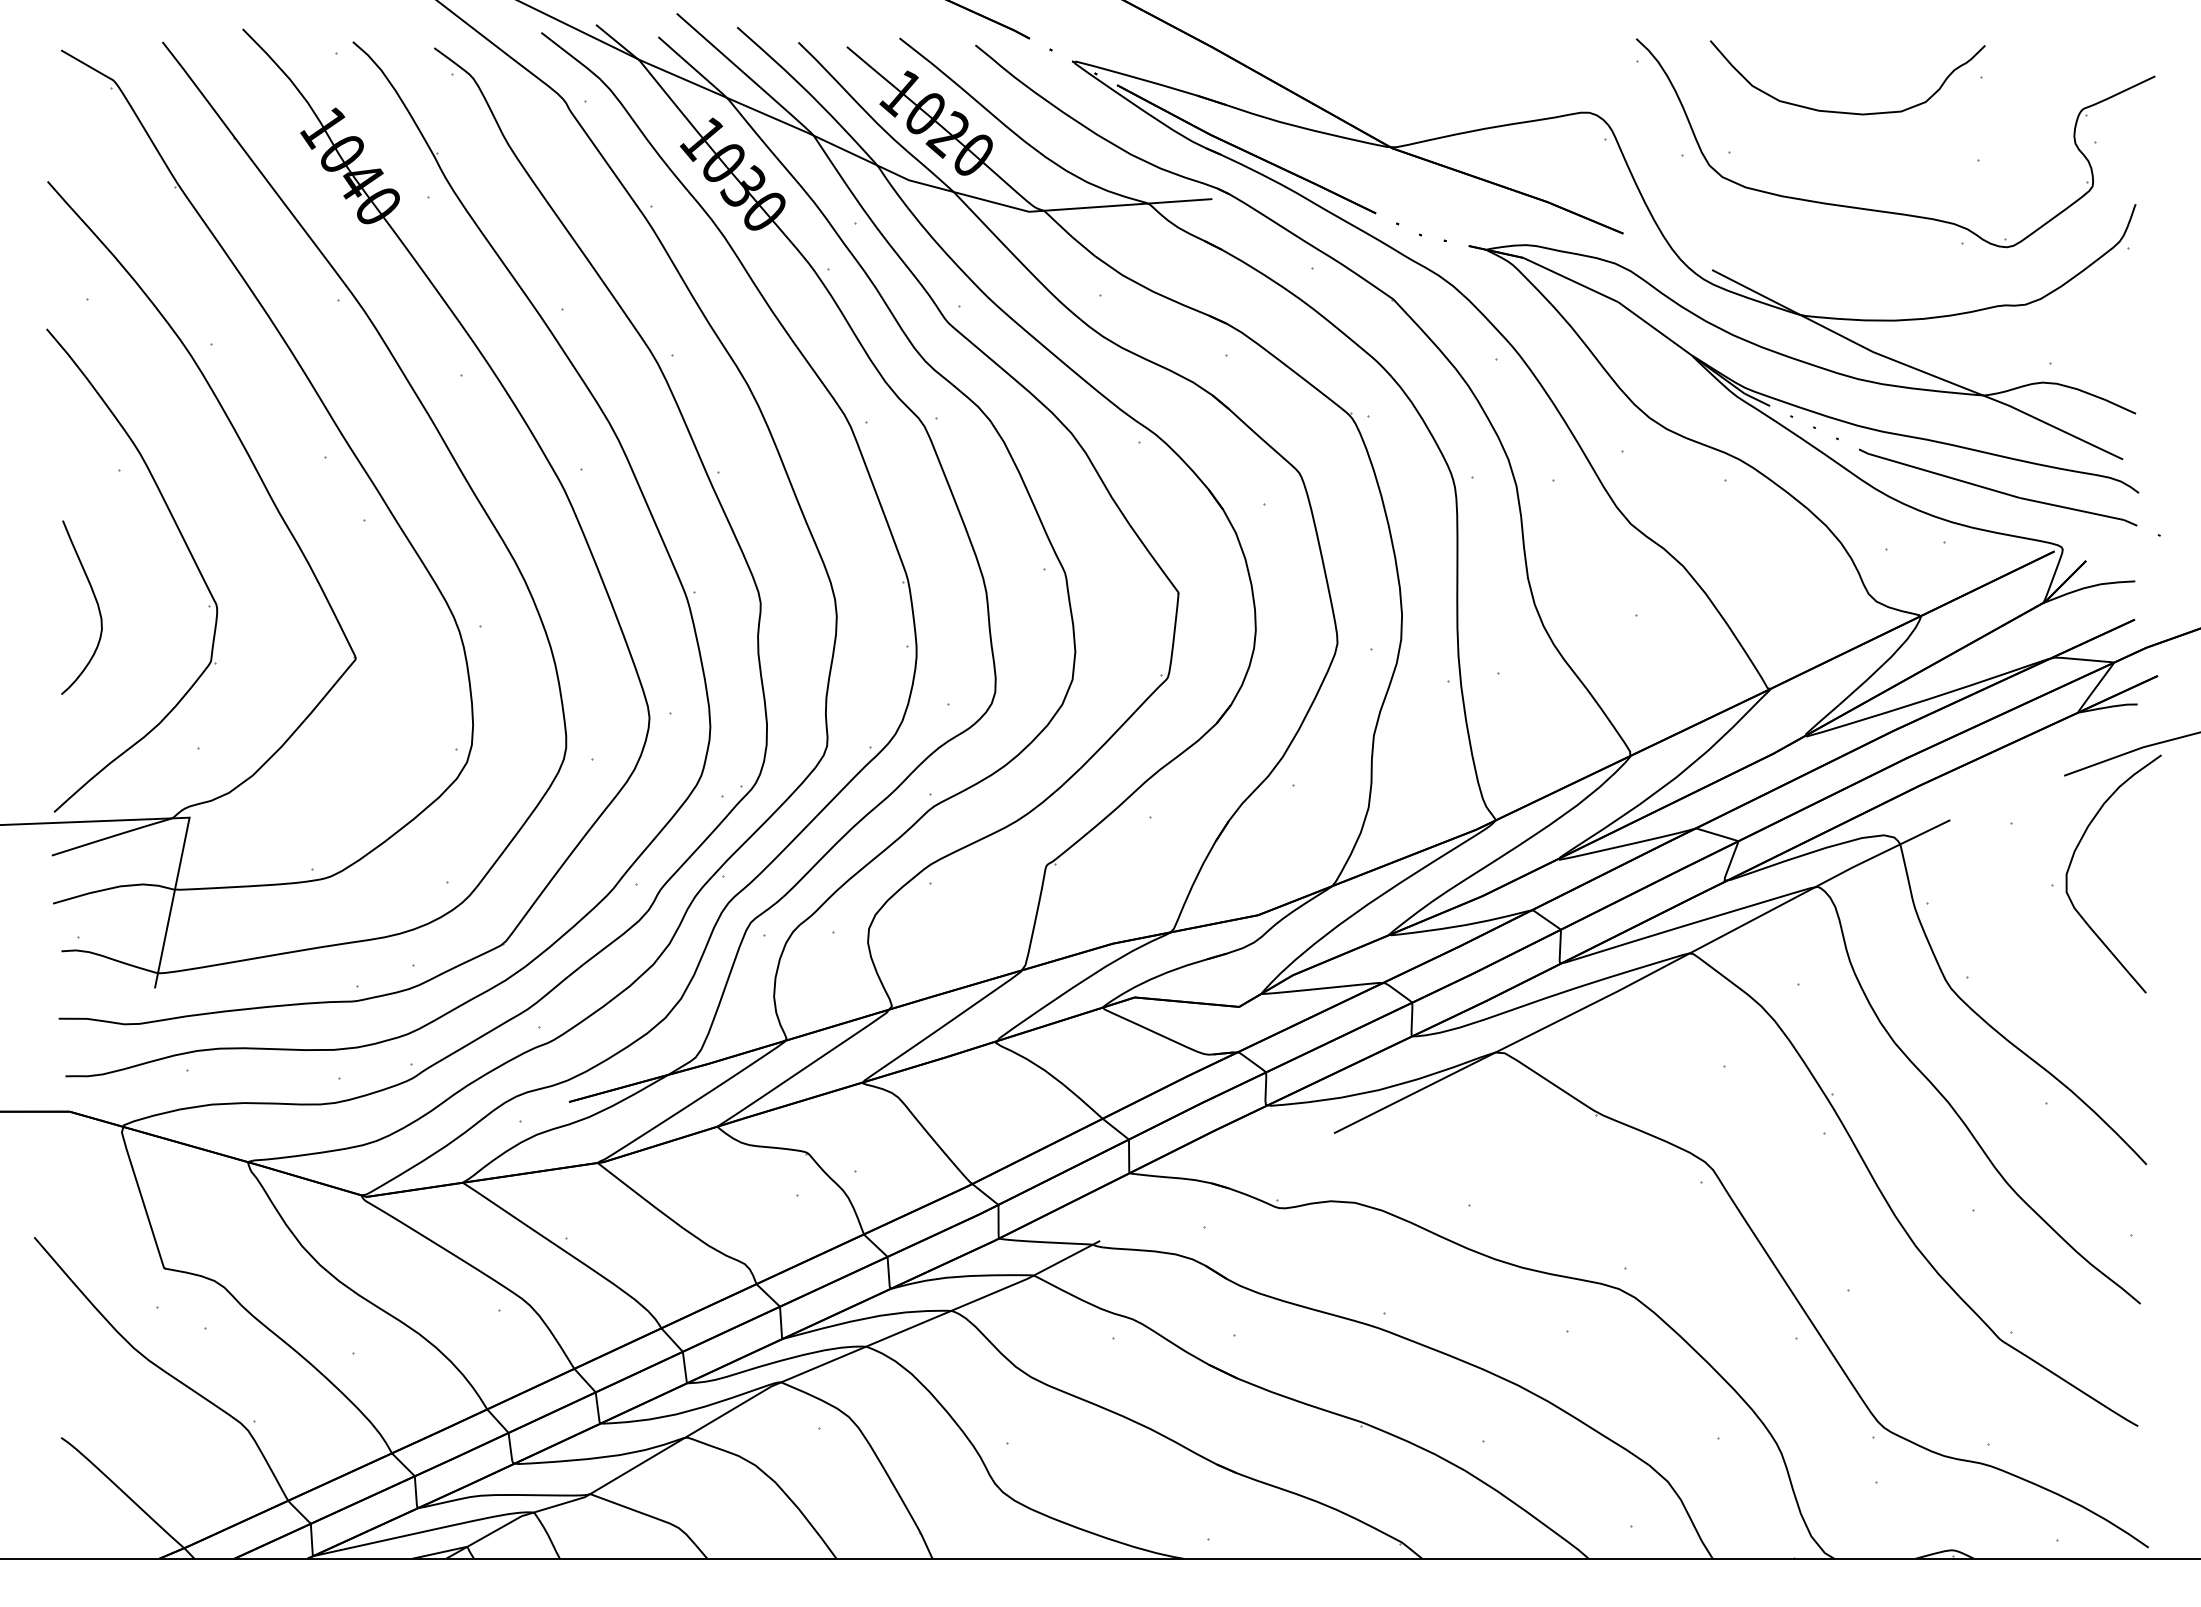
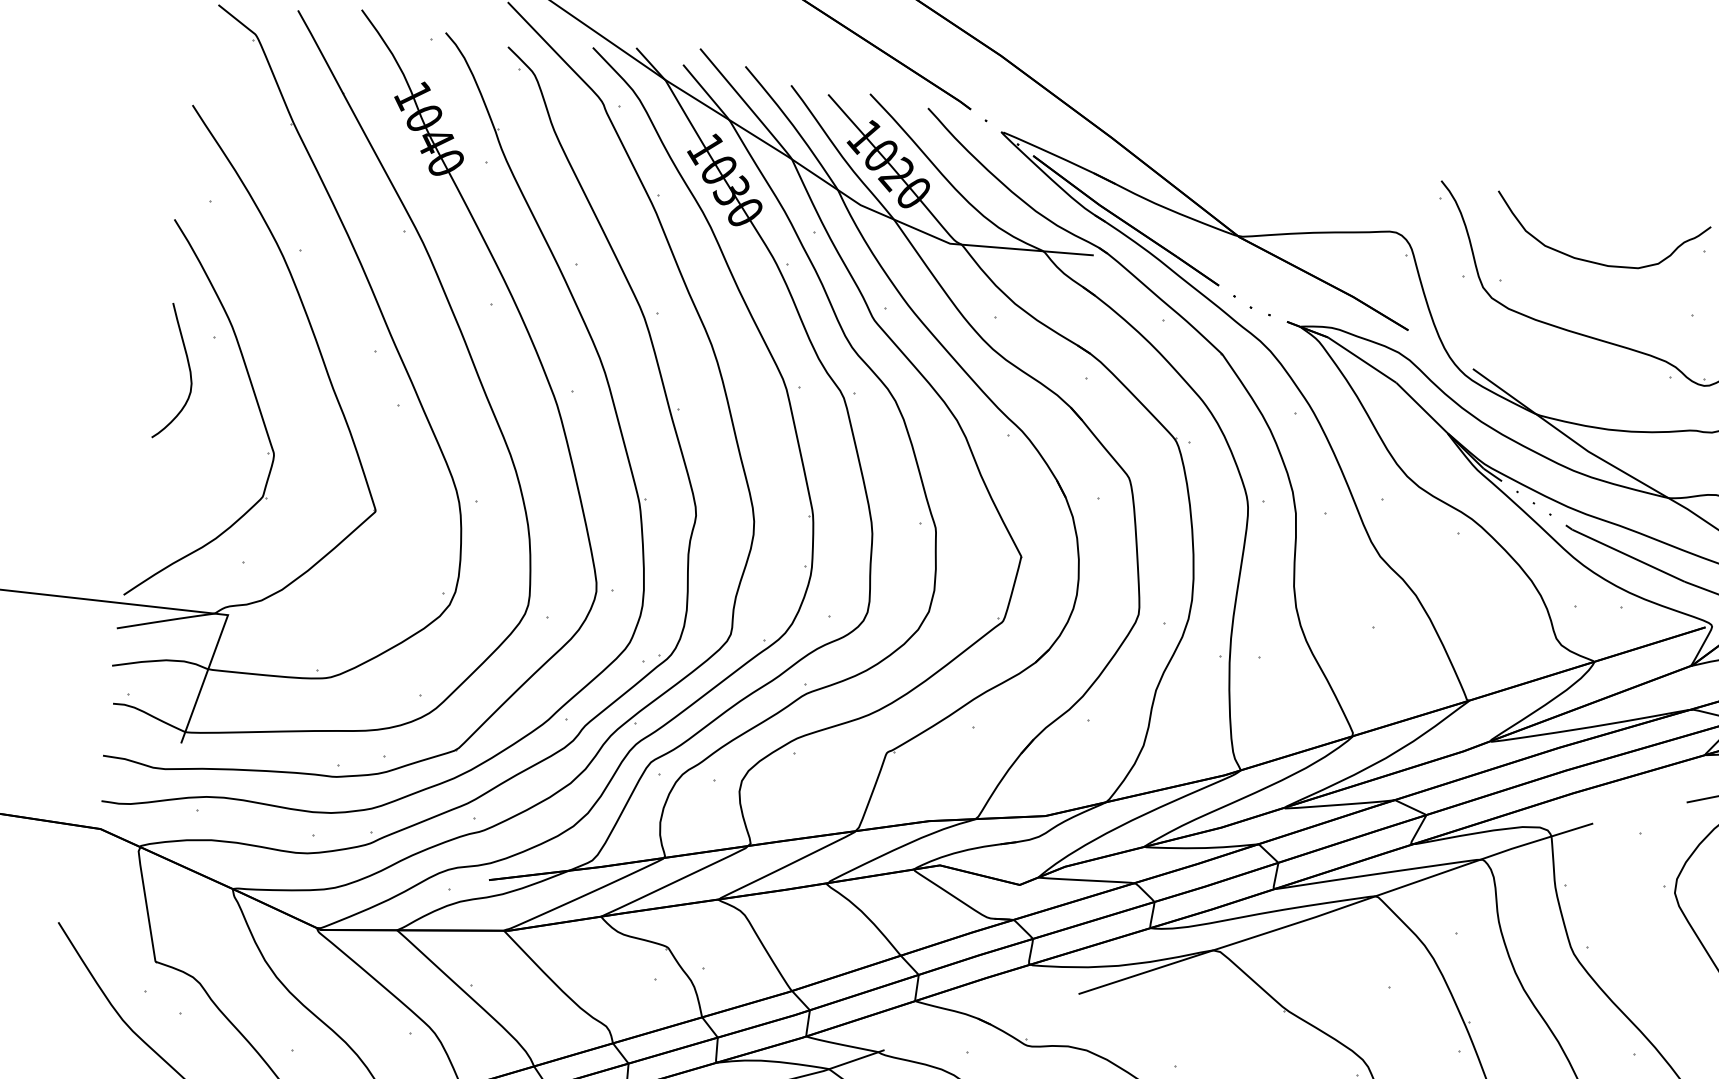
curve: (95, 601) -> (188, 369), moved

